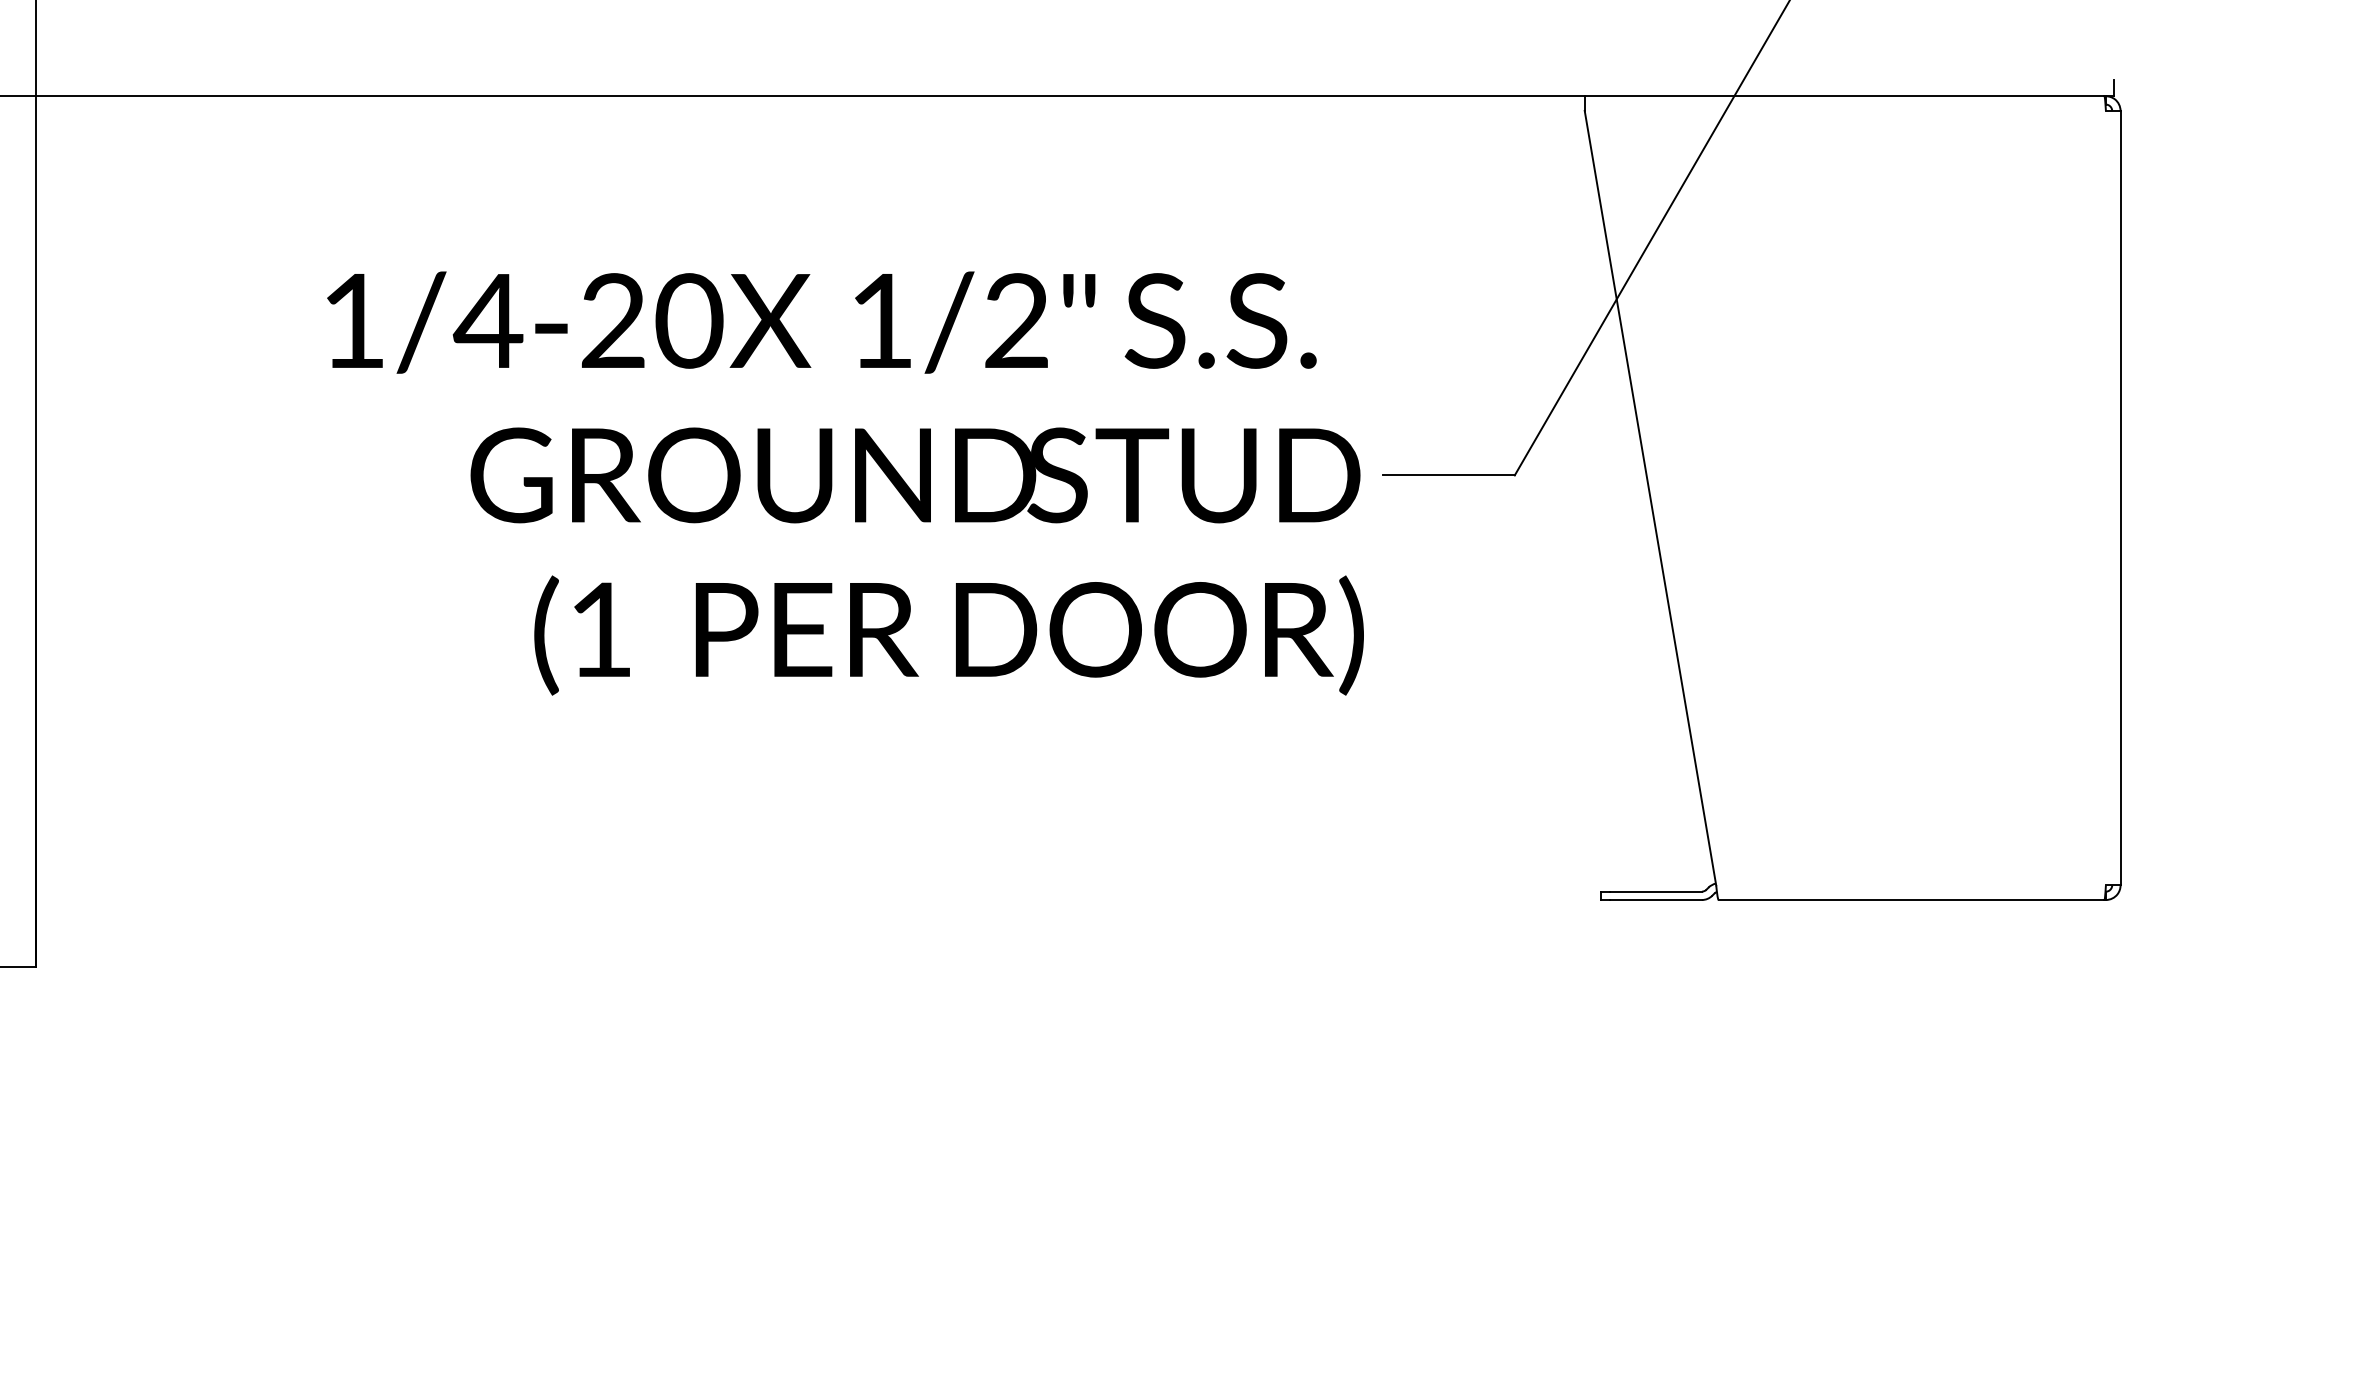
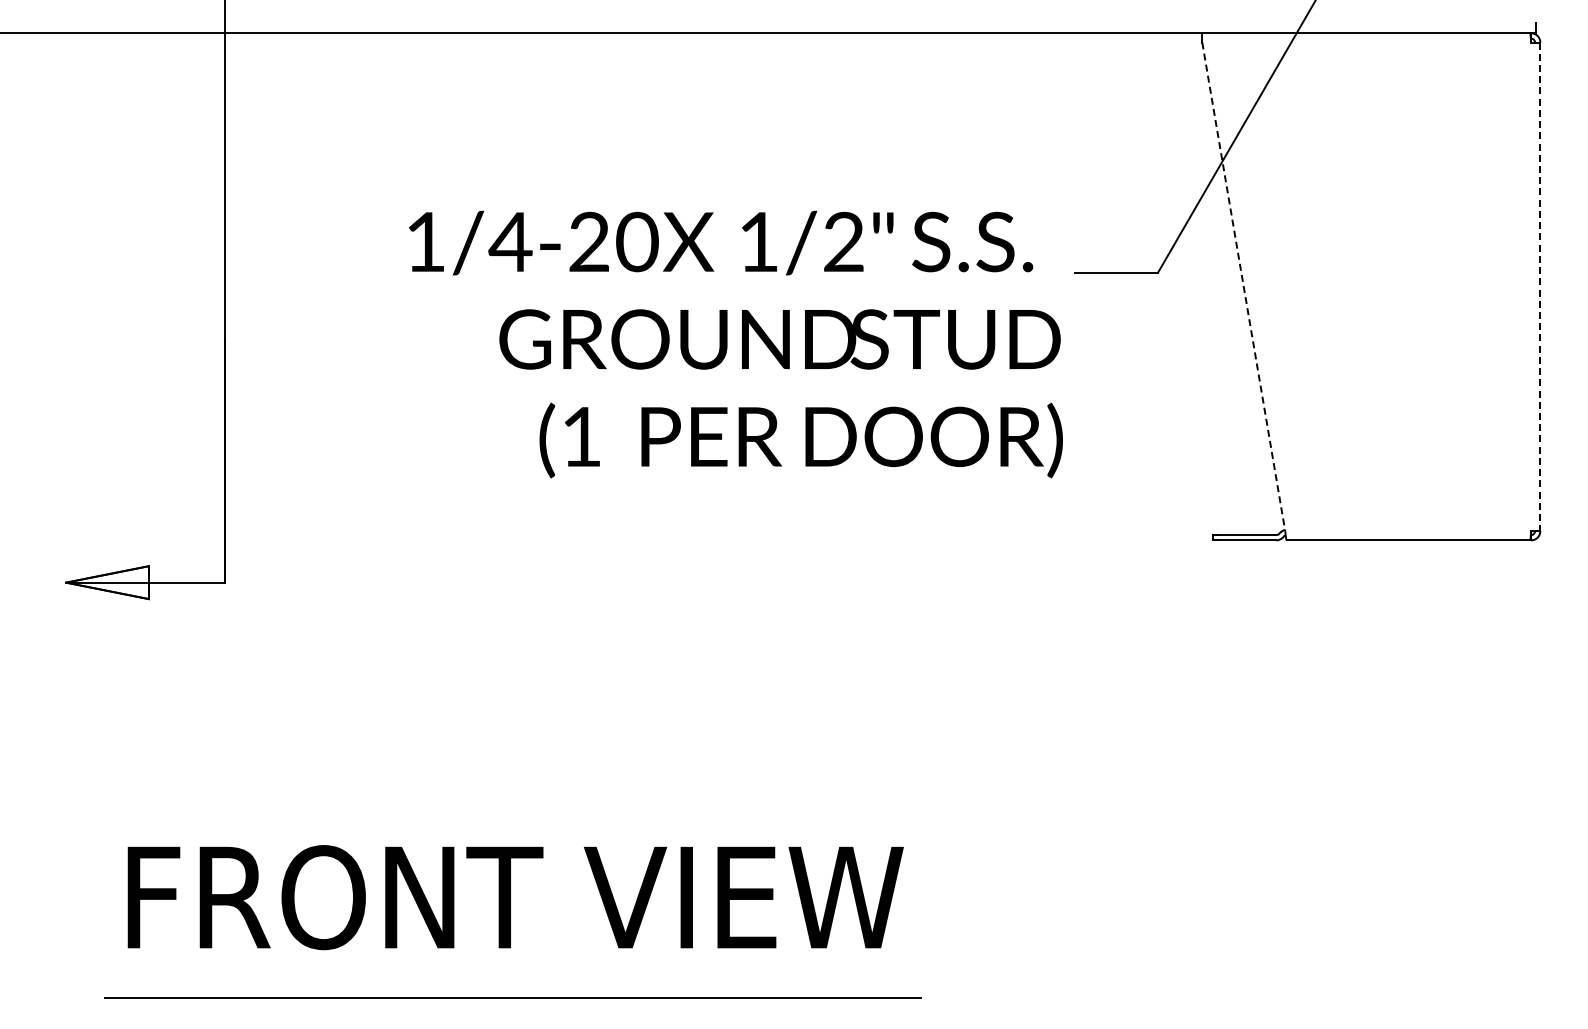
text: (844, 483) -> (735, 344), moved
line: (1650, 497) -> (1243, 286), solid -> dashed
line: (2120, 499) -> (1540, 287), solid -> dashed

